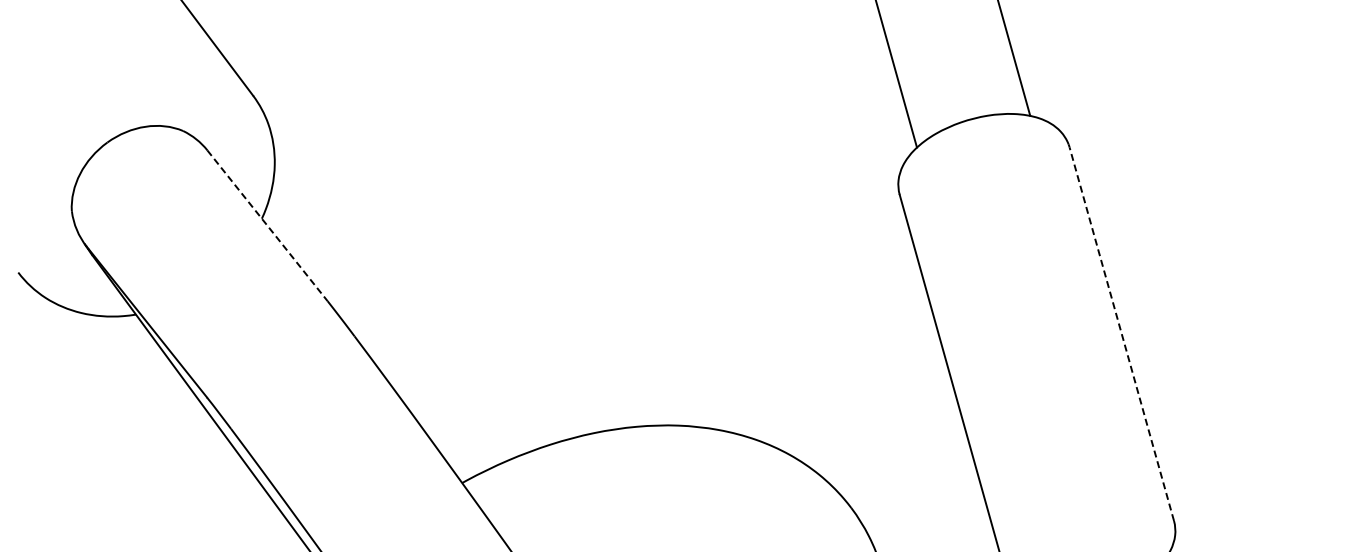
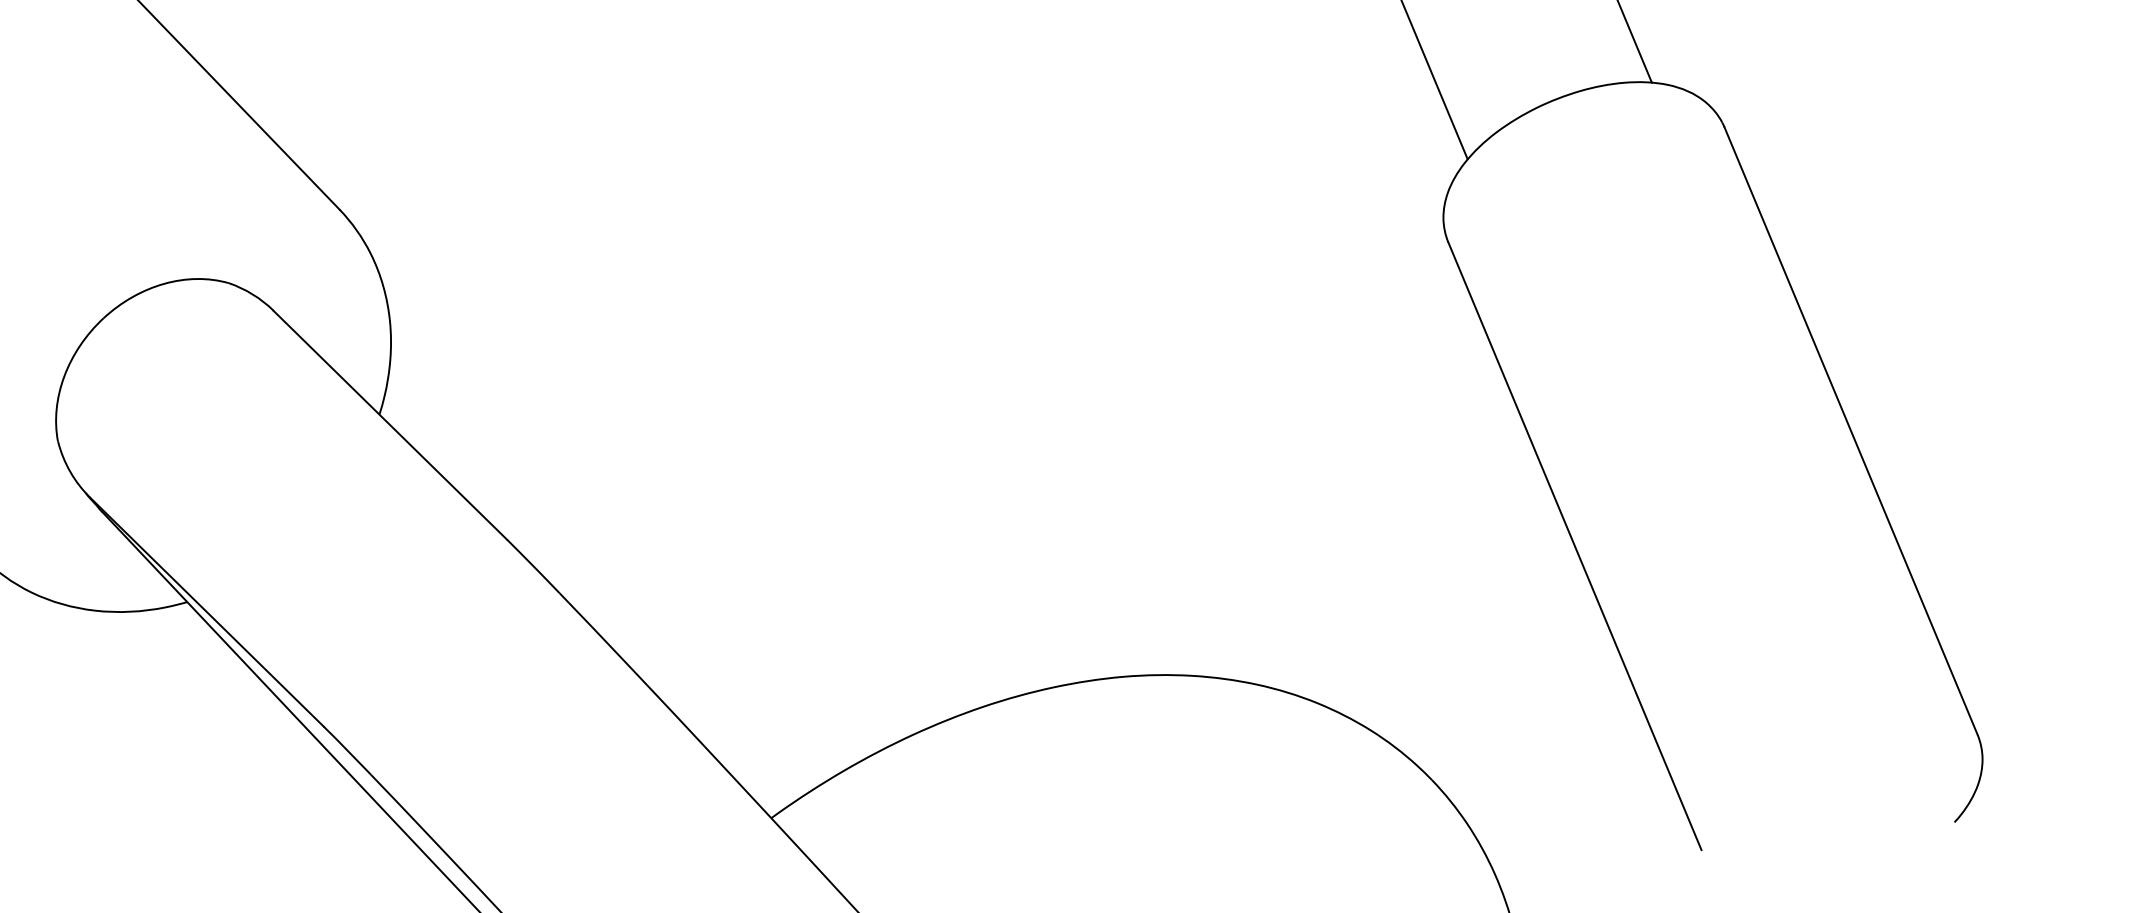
line: (267, 226) -> (390, 426), dashed -> solid
line: (1121, 334) -> (1850, 431), dashed -> solid

